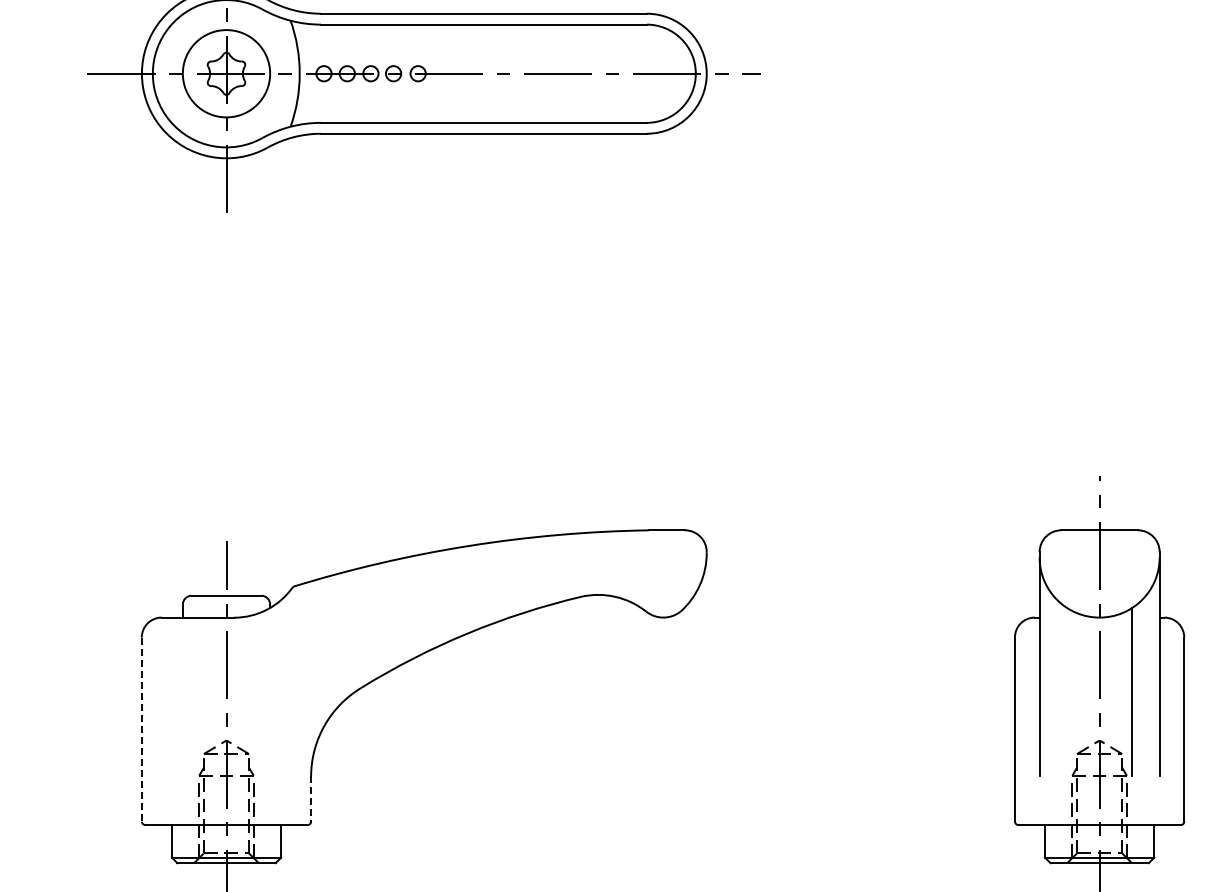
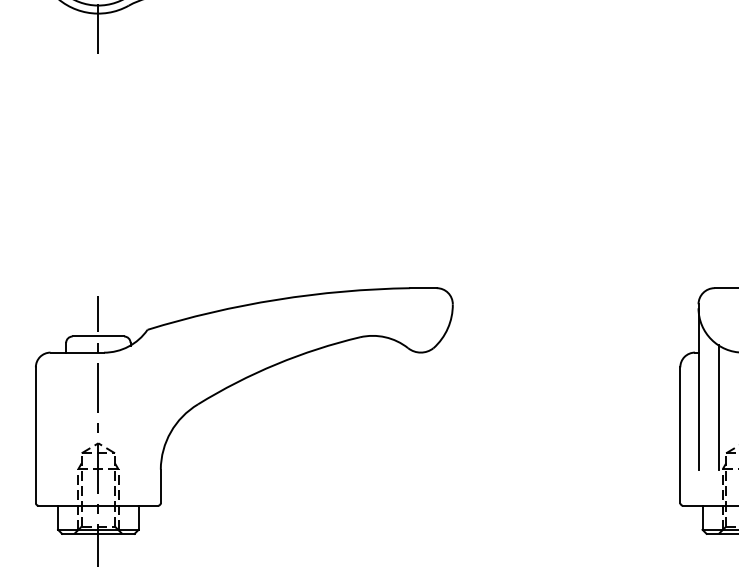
line: (1066, 691) -> (718, 407), added
line: (141, 730) -> (35, 435), dashed -> solid
line: (311, 798) -> (161, 486), dashed -> solid

